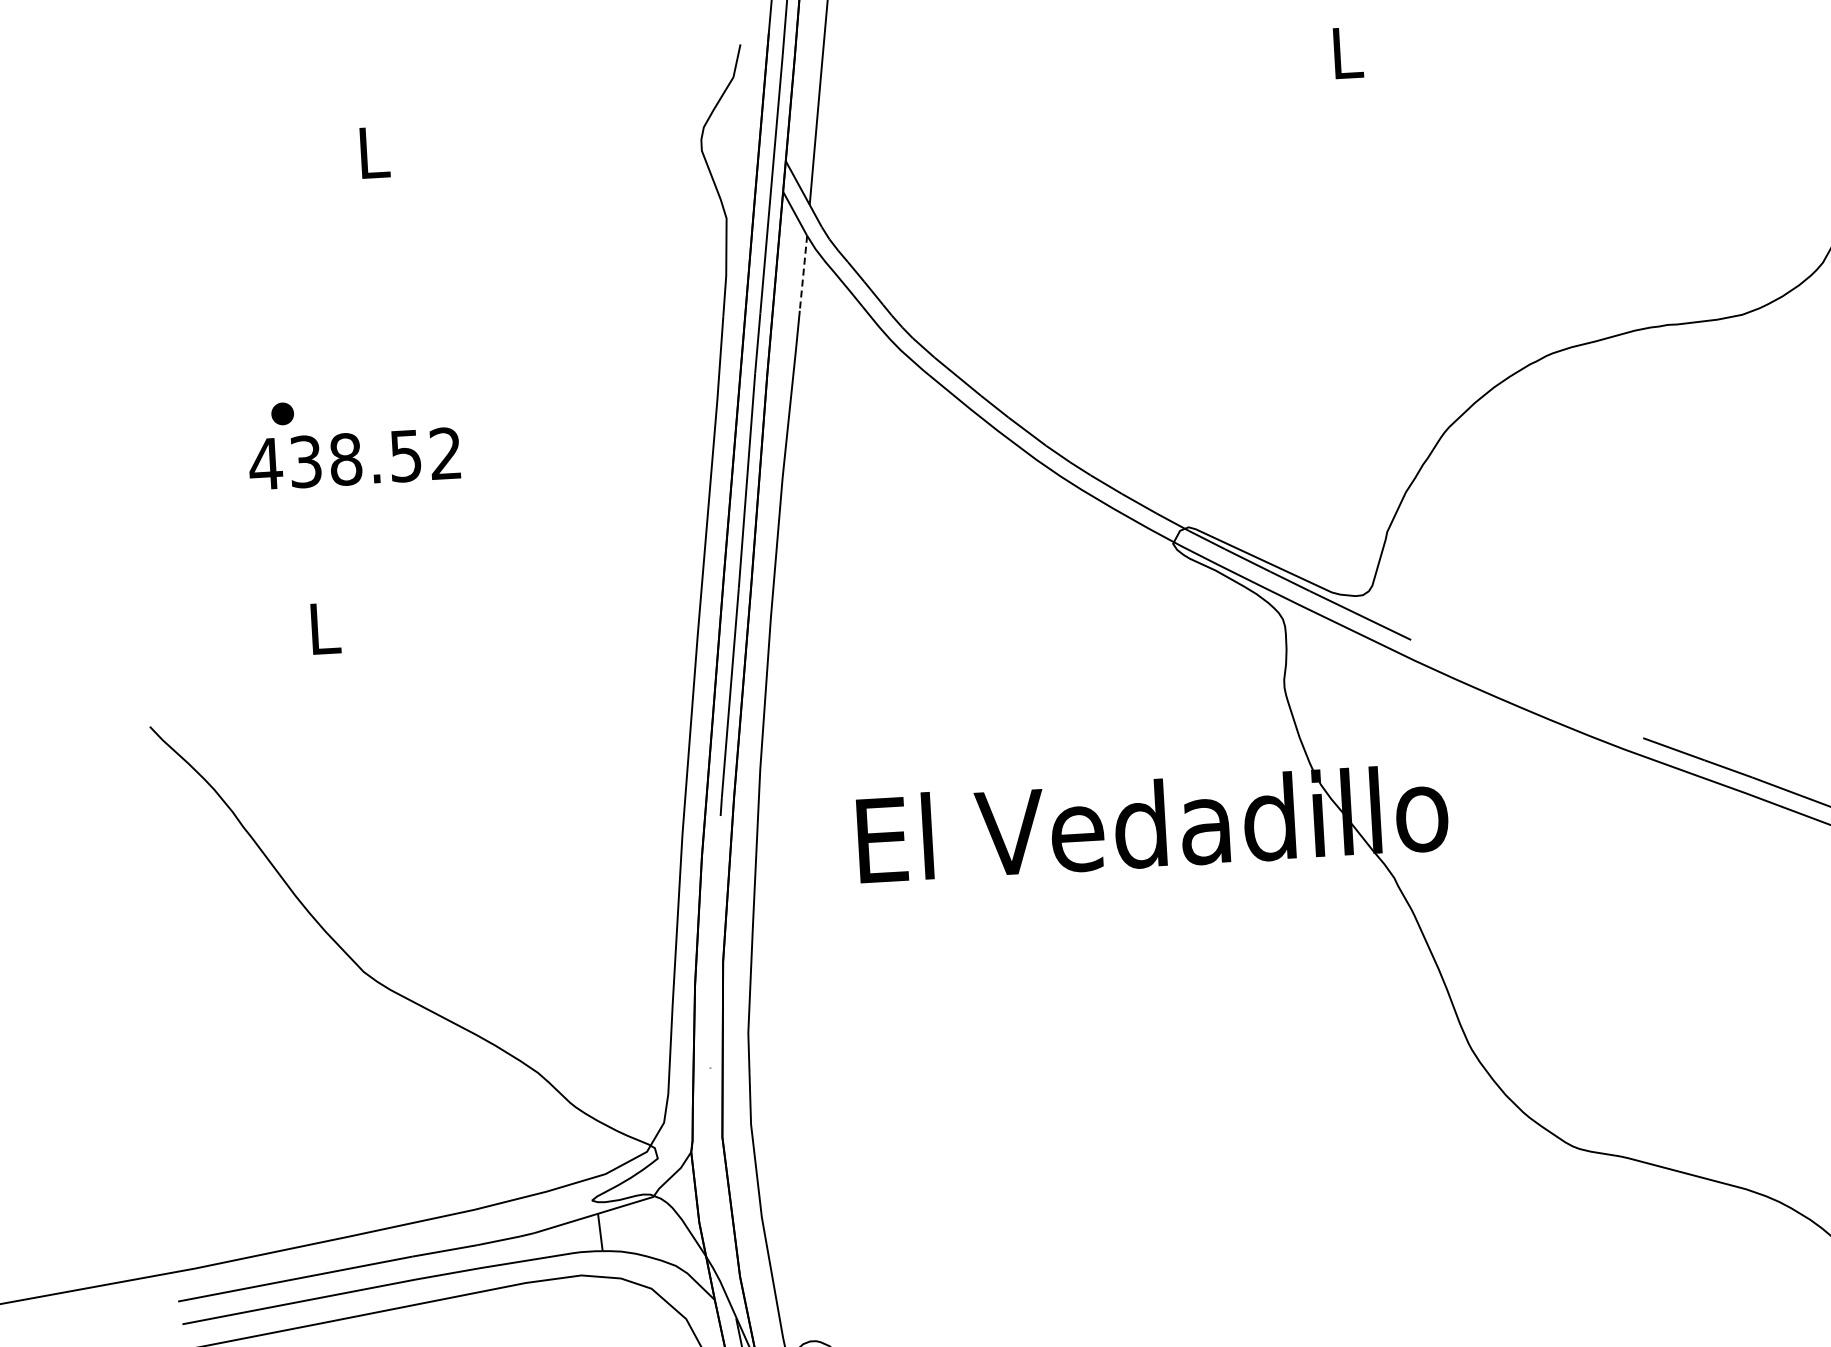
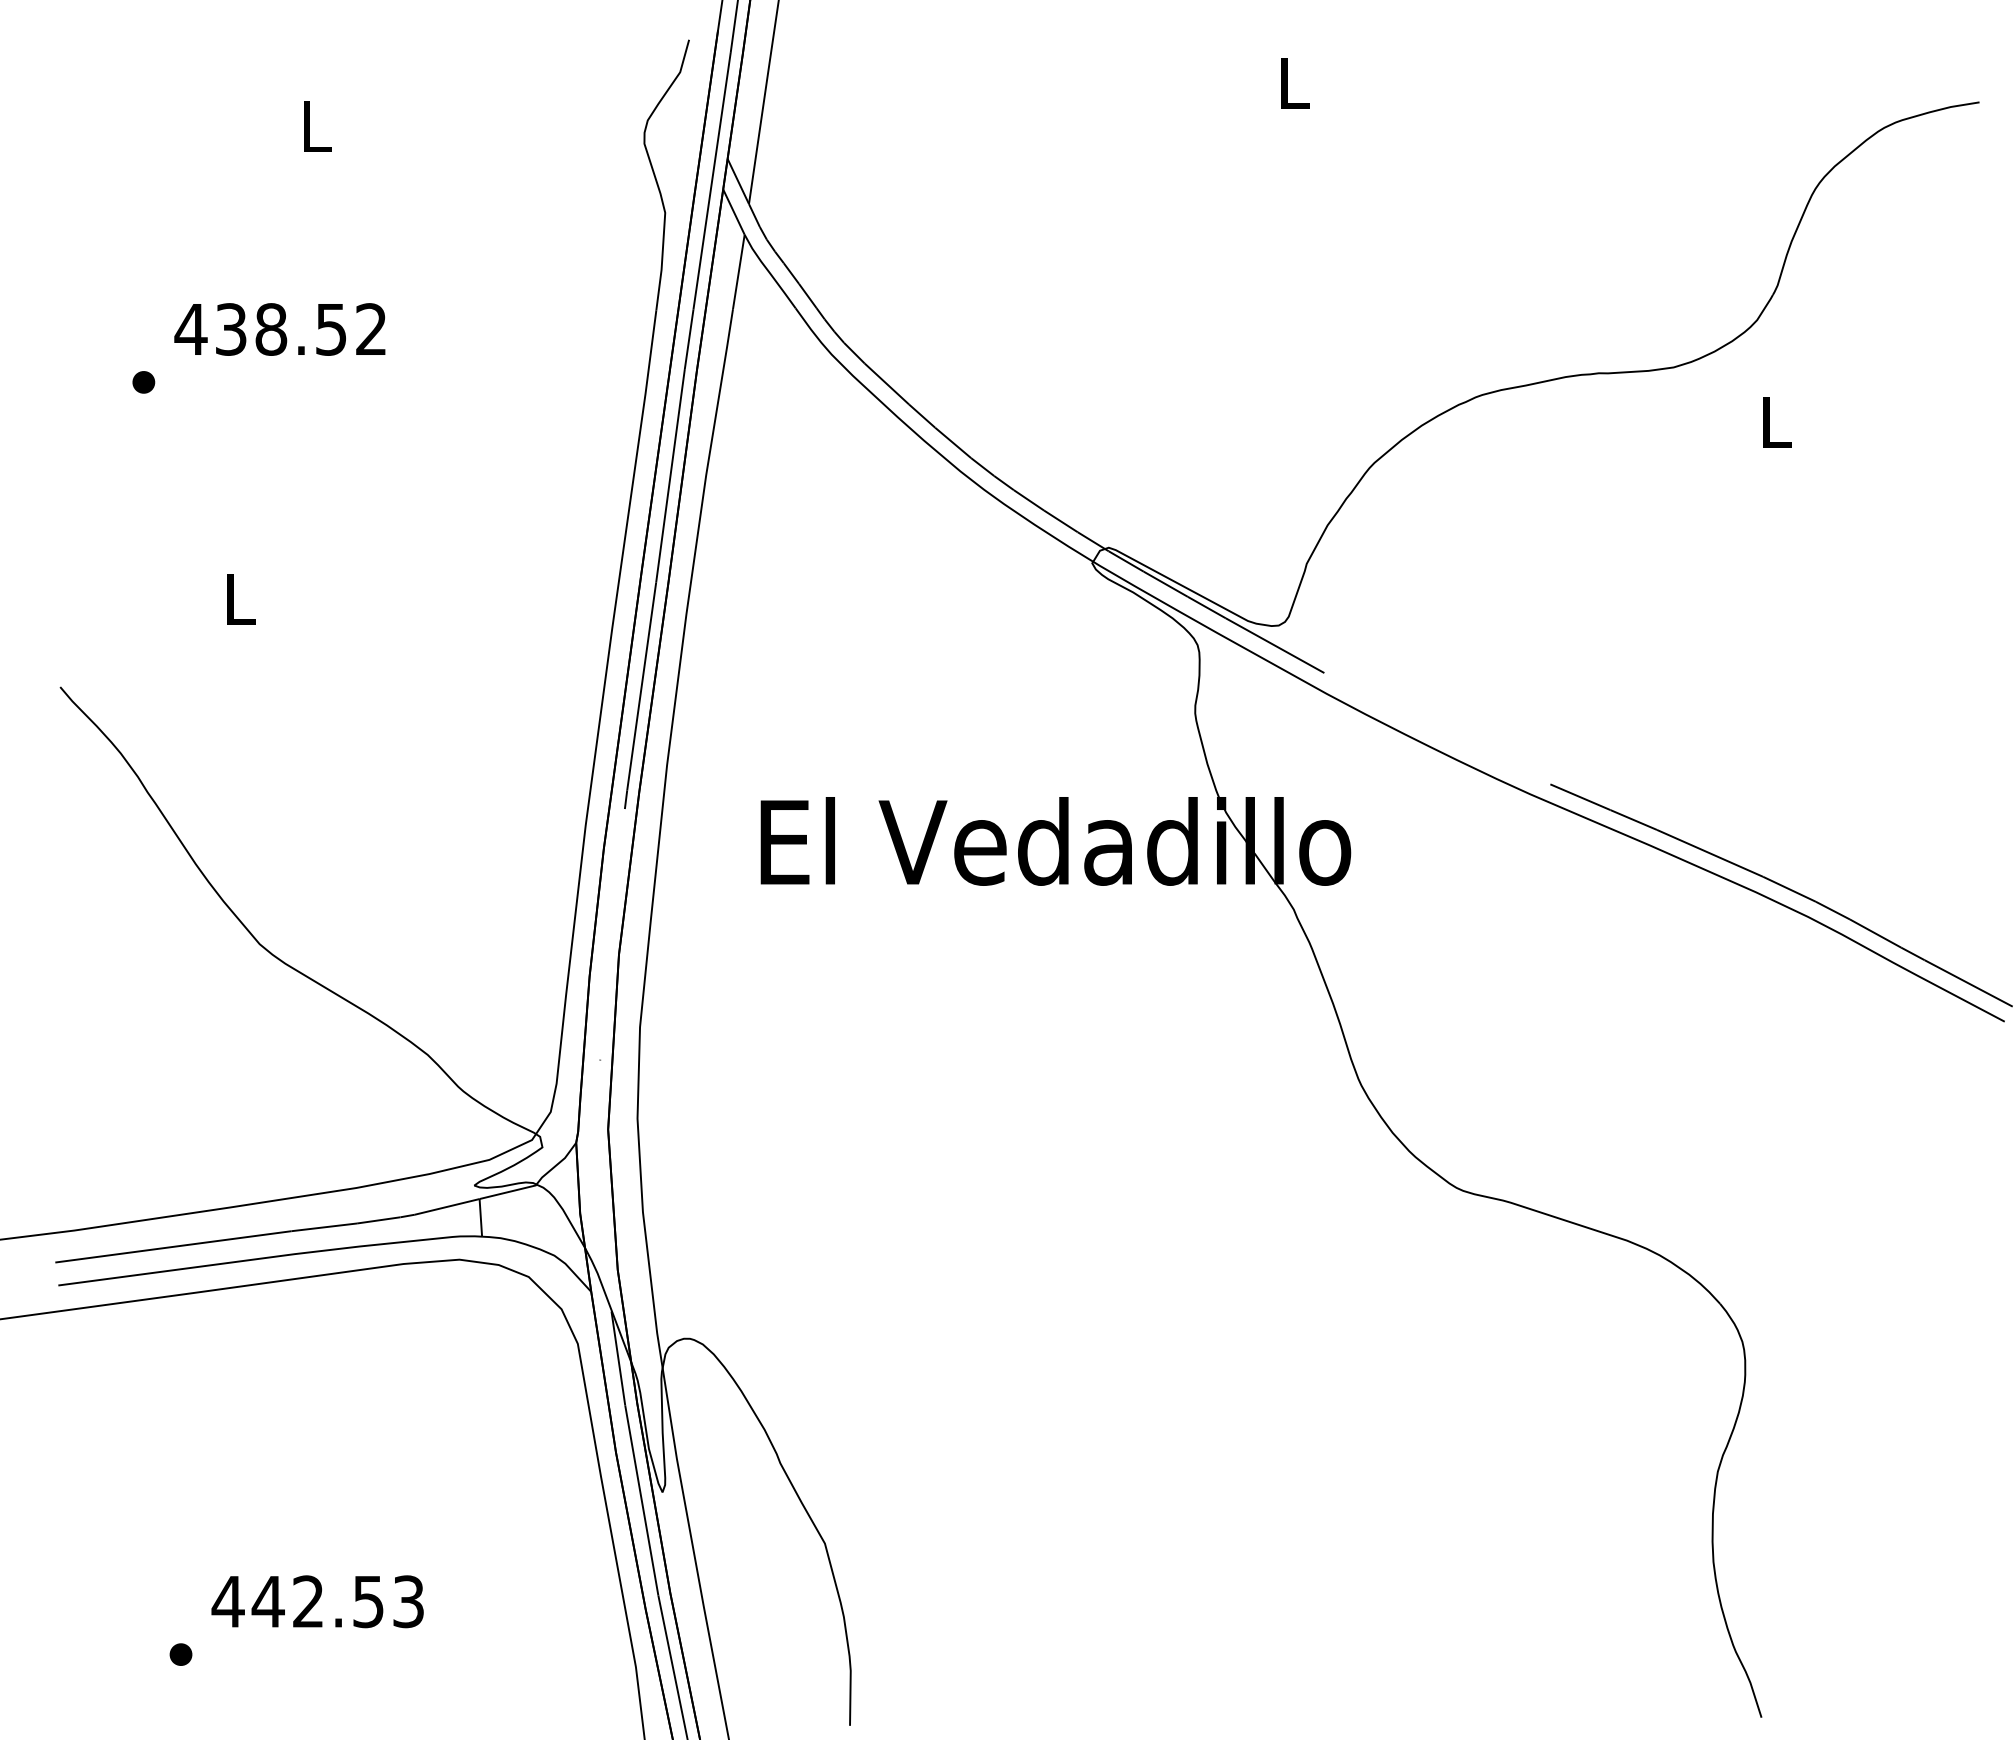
line: (803, 272) -> (738, 271), dashed -> solid
part: (282, 414) -> (143, 382), moved
text: (354, 459) -> (279, 329), moved

